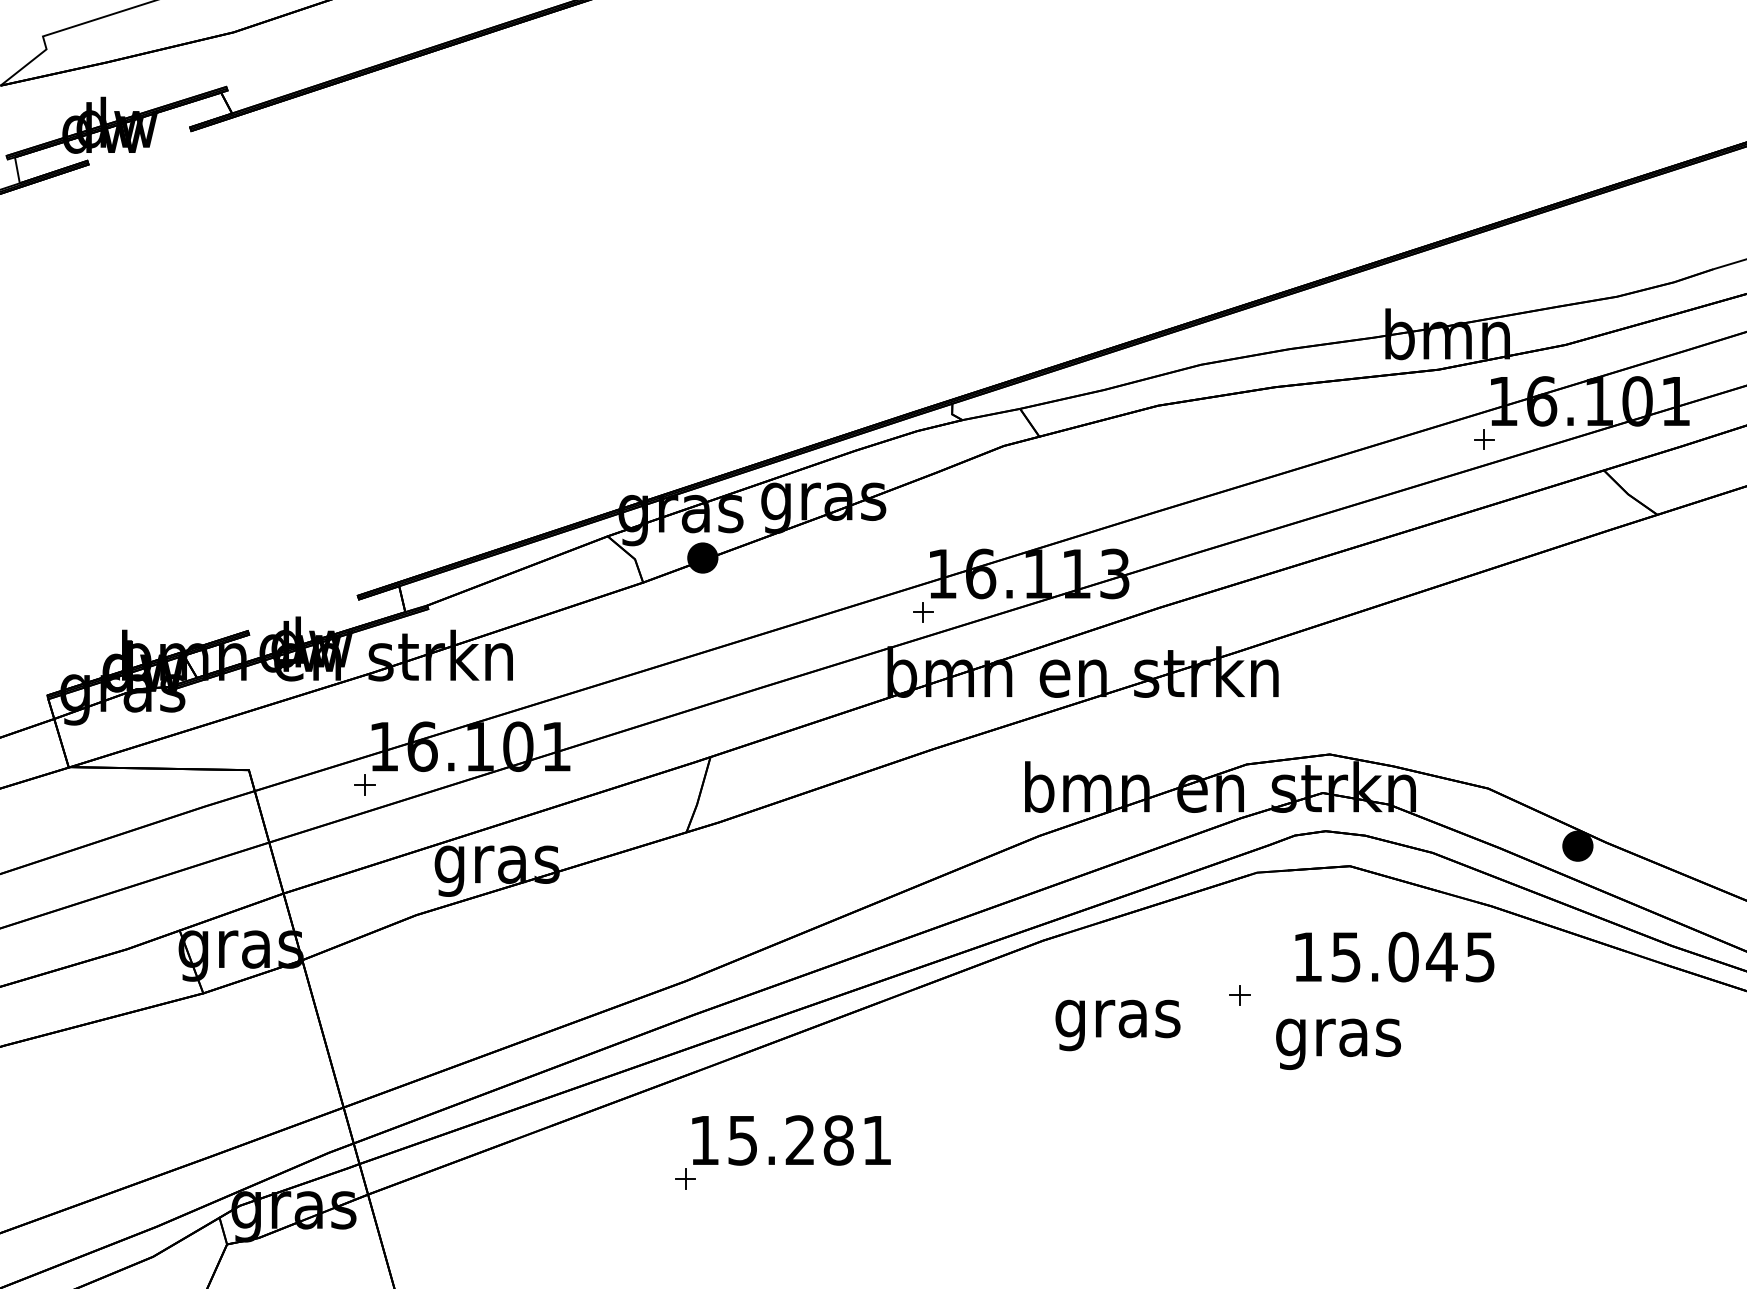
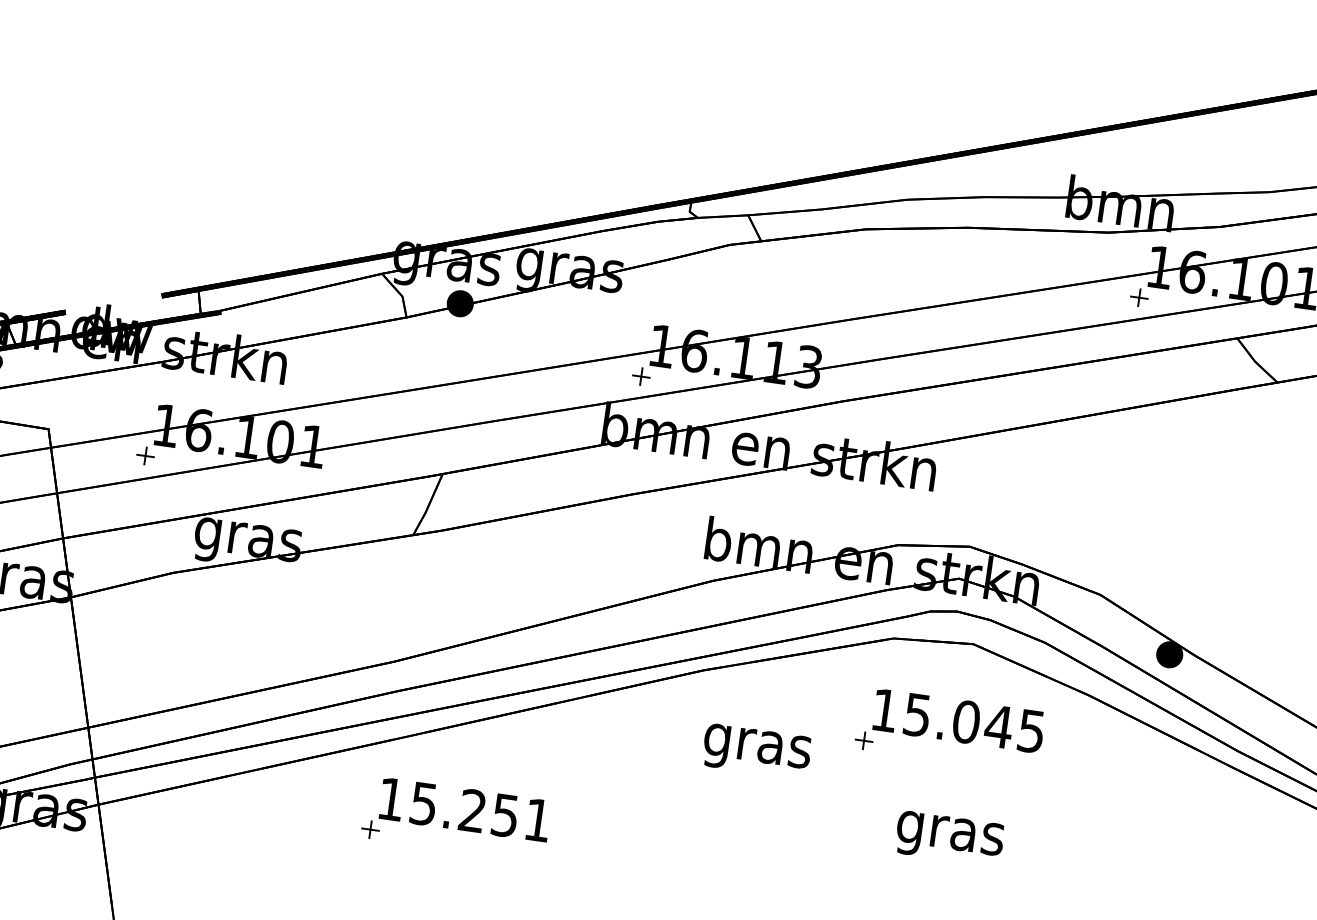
text: (1394, 956) -> (958, 720), moved
text: (1338, 1043) -> (949, 838), moved
text: (838, 1140) -> (505, 815), 15.281 -> 15.251

